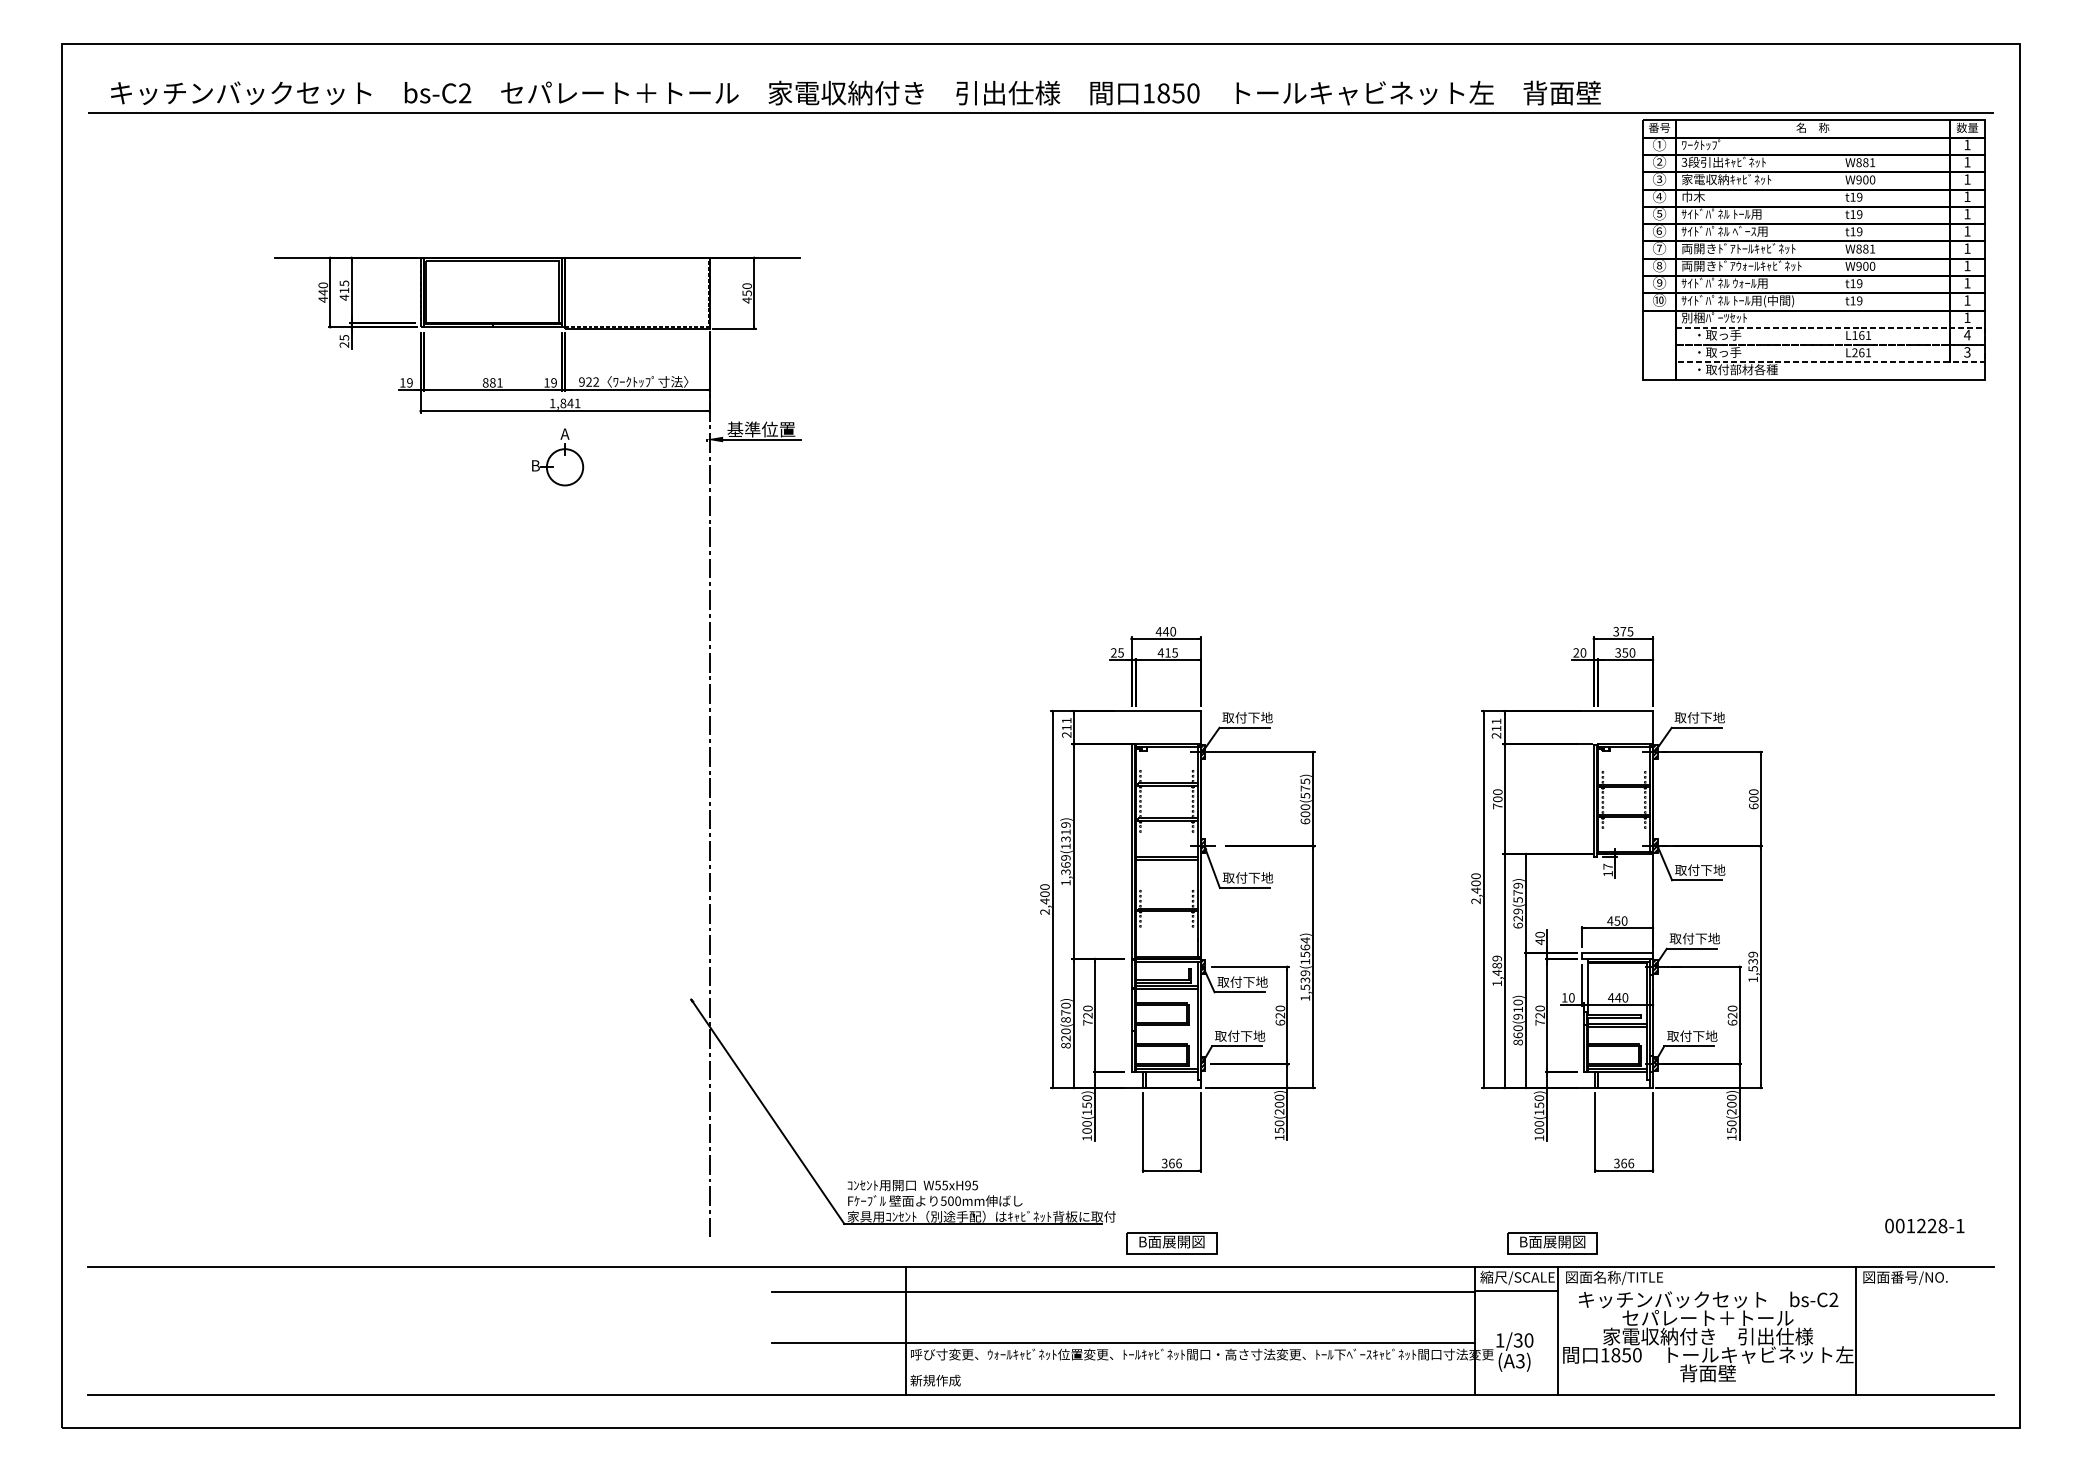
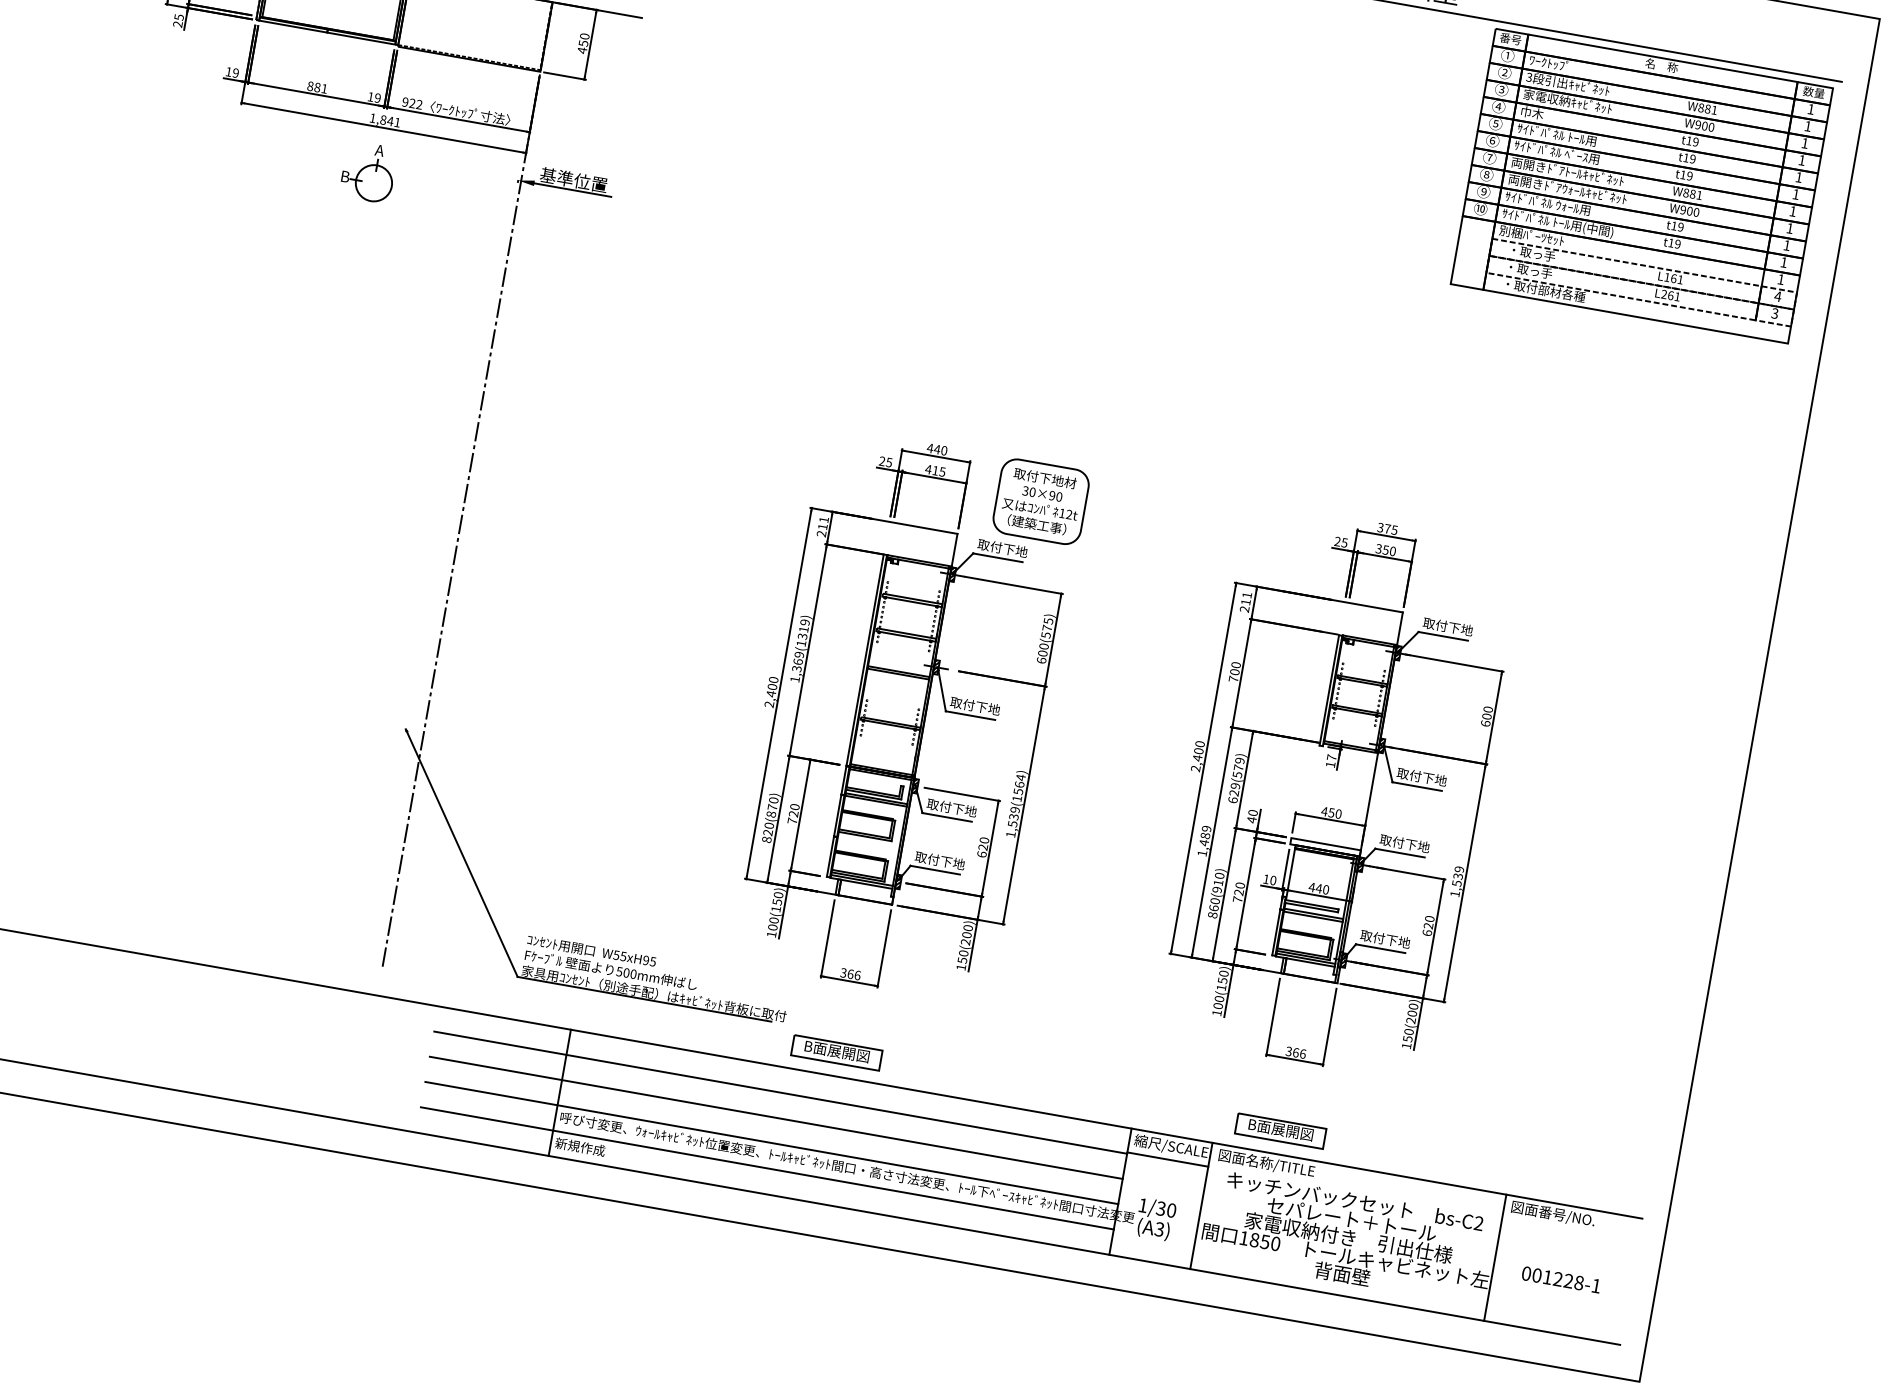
text: (1583, 652) -> (1344, 542), 20 -> 25
part: (1277, 664) -> (1041, 501), added
text: (1924, 1225) -> (1561, 1279), moved
part: (1552, 1243) -> (1280, 1131), moved
line: (1123, 1317) -> (776, 1117), added
line: (1123, 1369) -> (767, 1168), added

